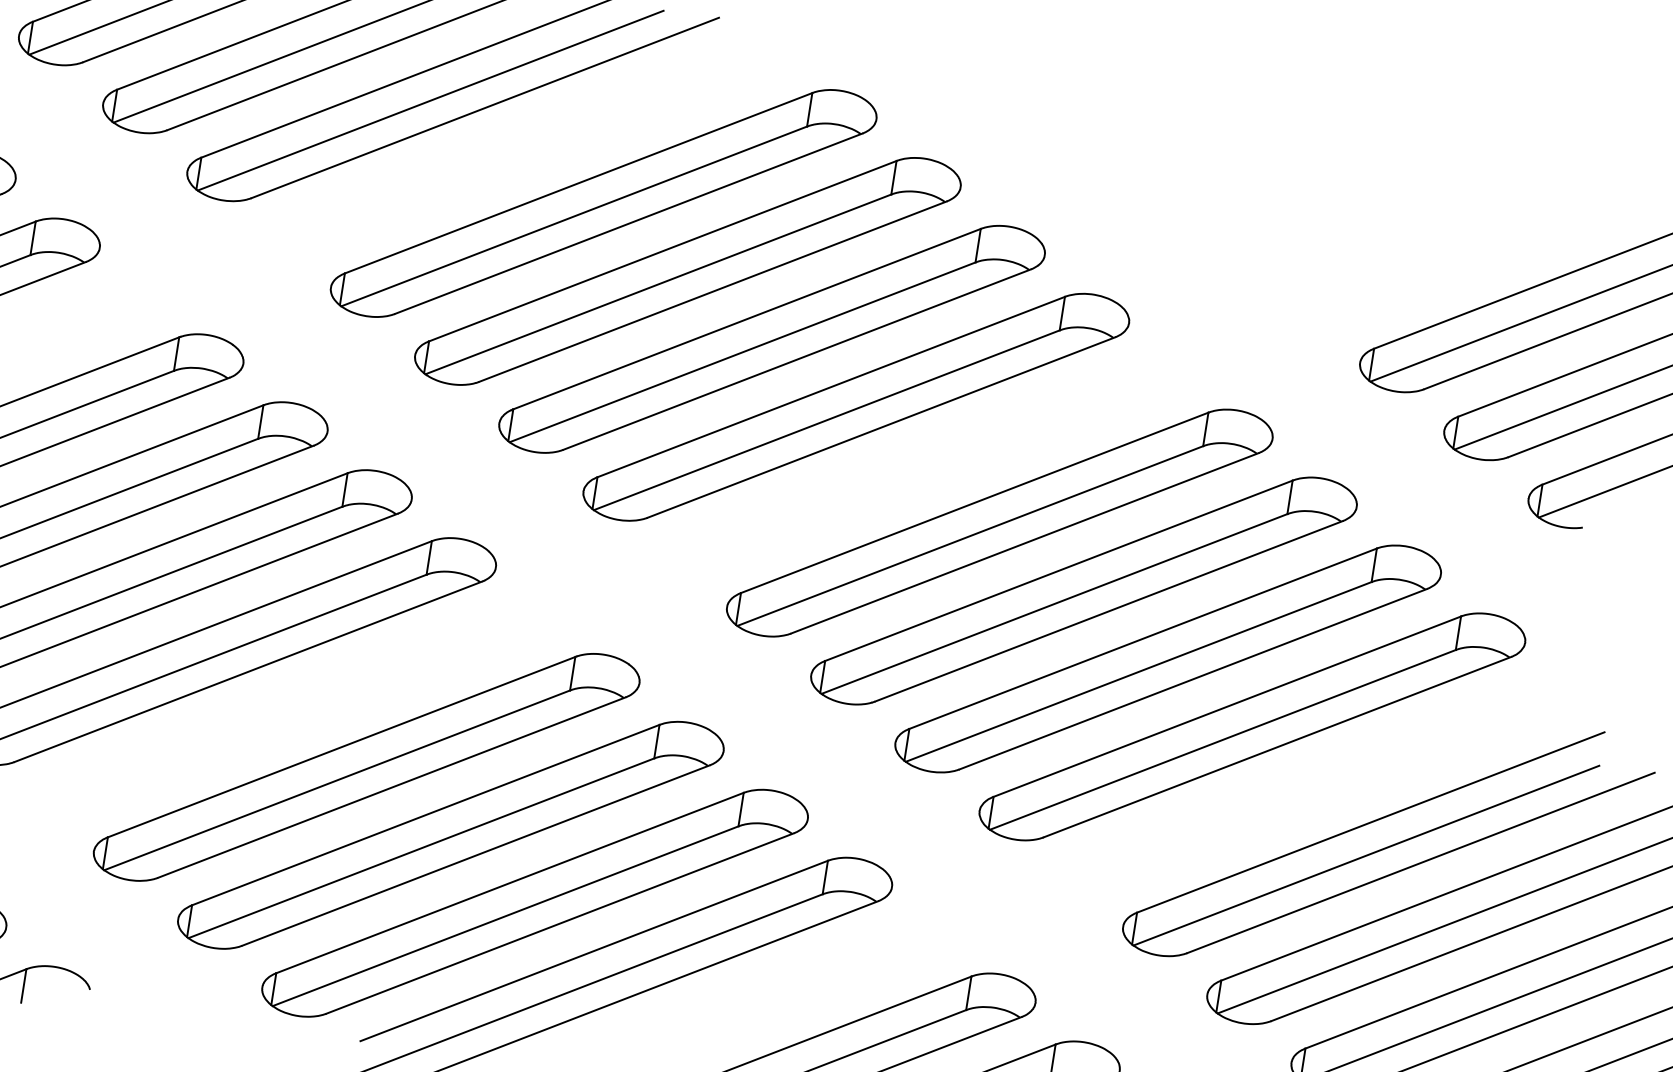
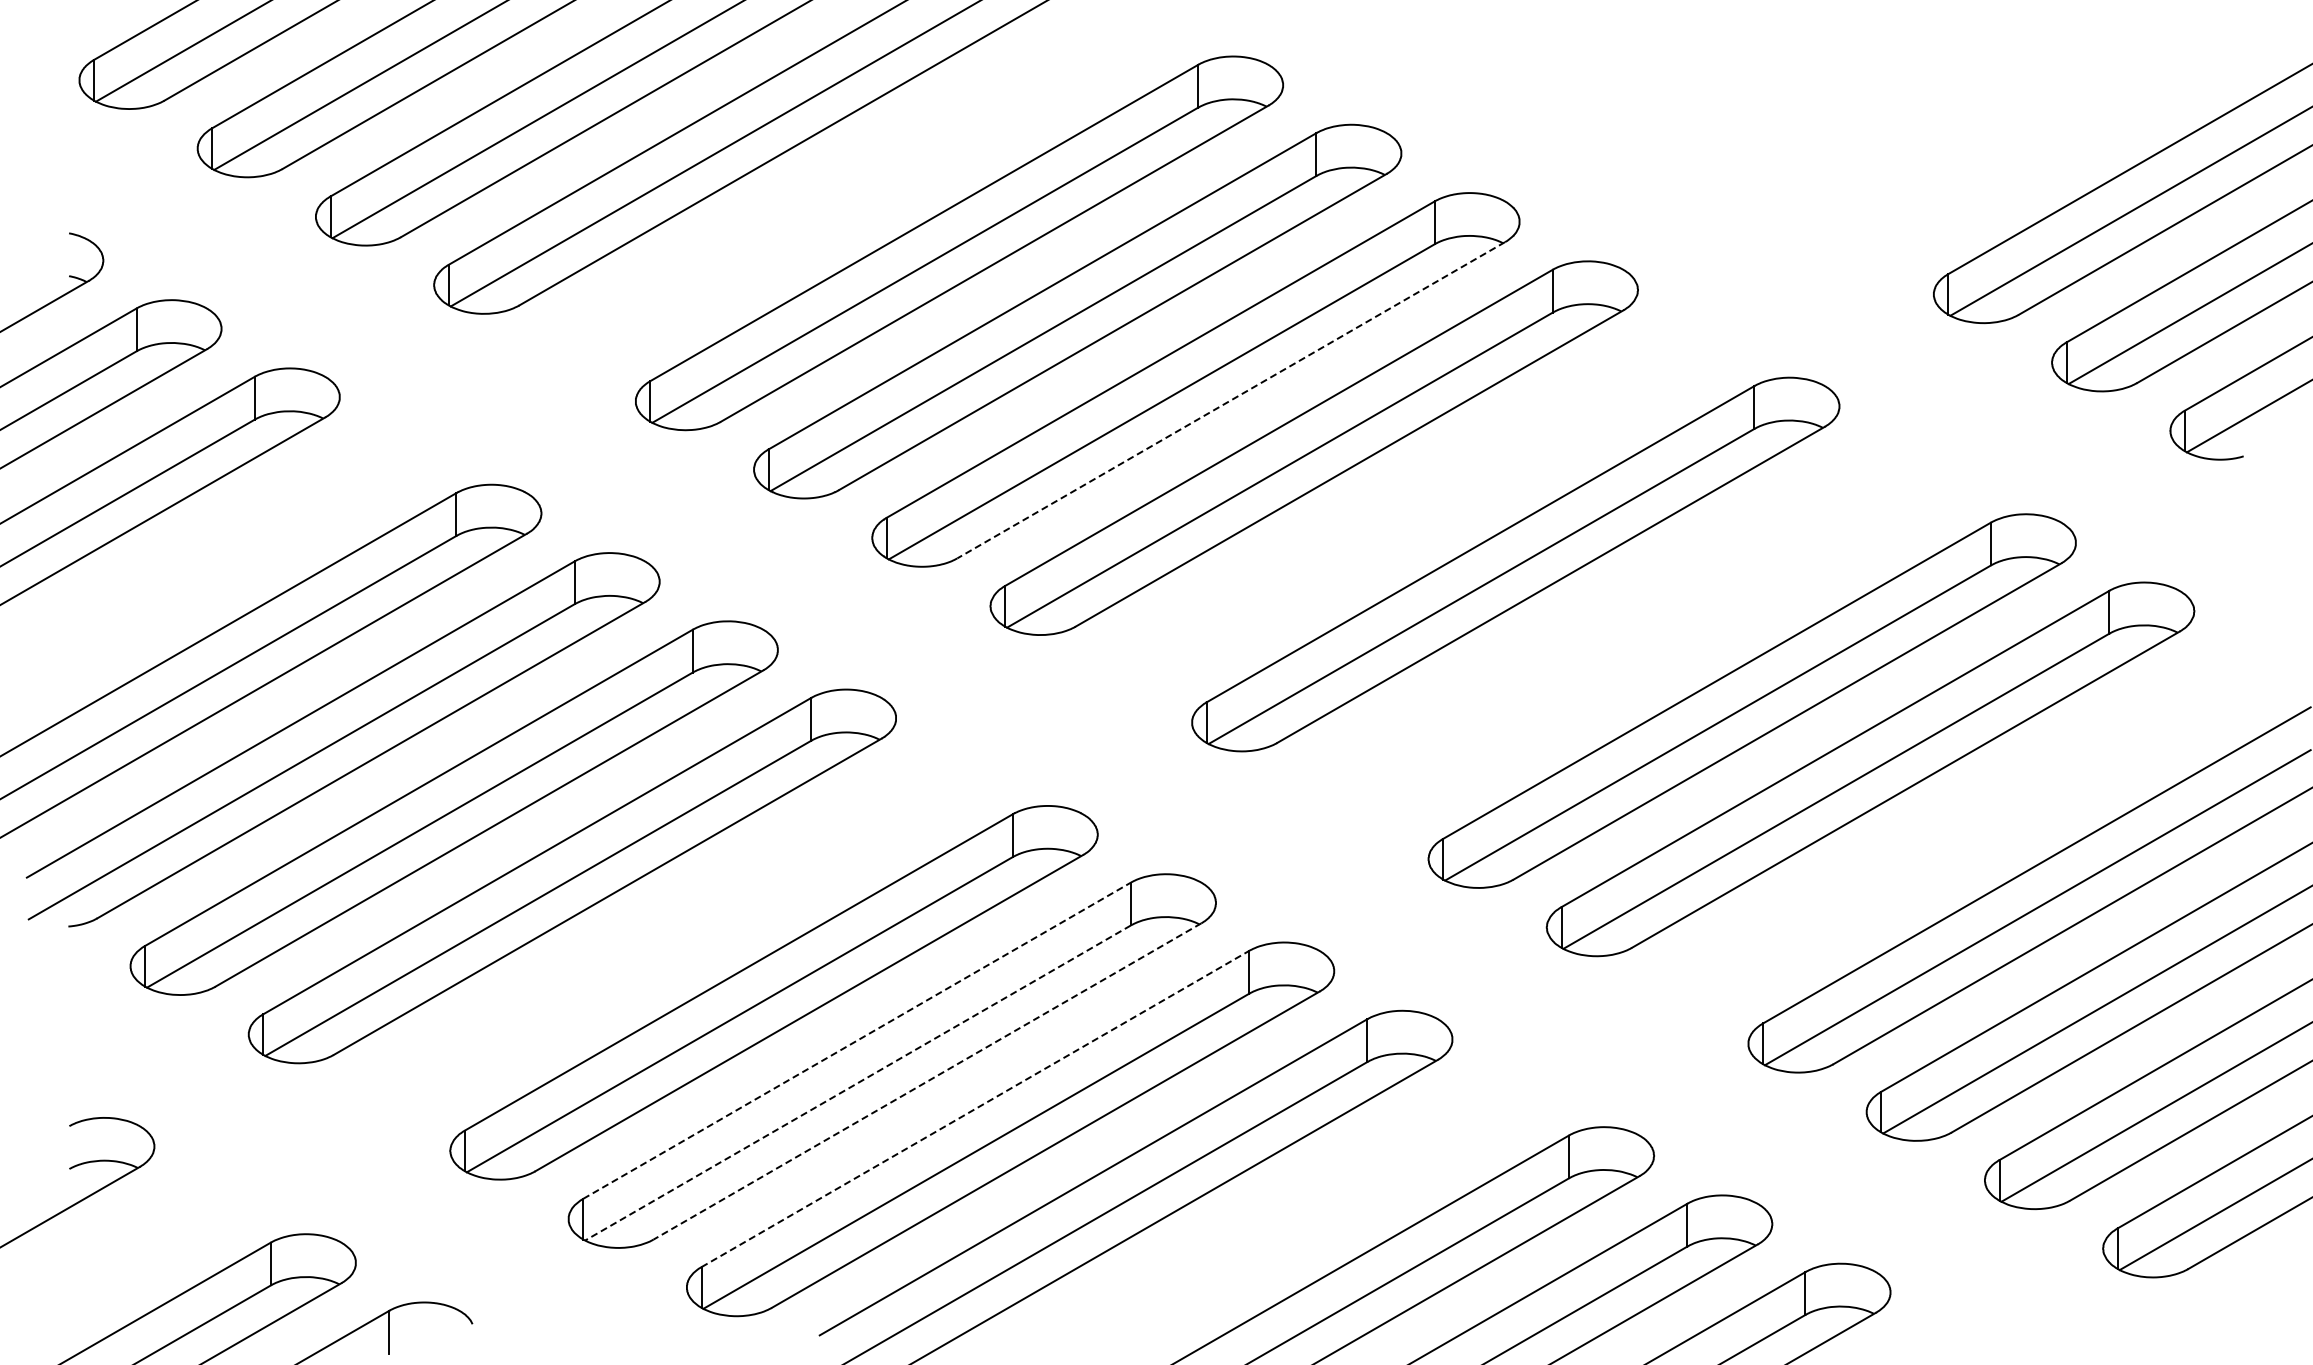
line: (796, 359) -> (1230, 400), solid -> dashed
part: (1083, 590) -> (1633, 632), removed
line: (426, 814) -> (857, 1040), solid -> dashed
line: (420, 848) -> (857, 1083), solid -> dashed
line: (475, 855) -> (927, 1081), solid -> dashed
line: (510, 882) -> (975, 1108), solid -> dashed

